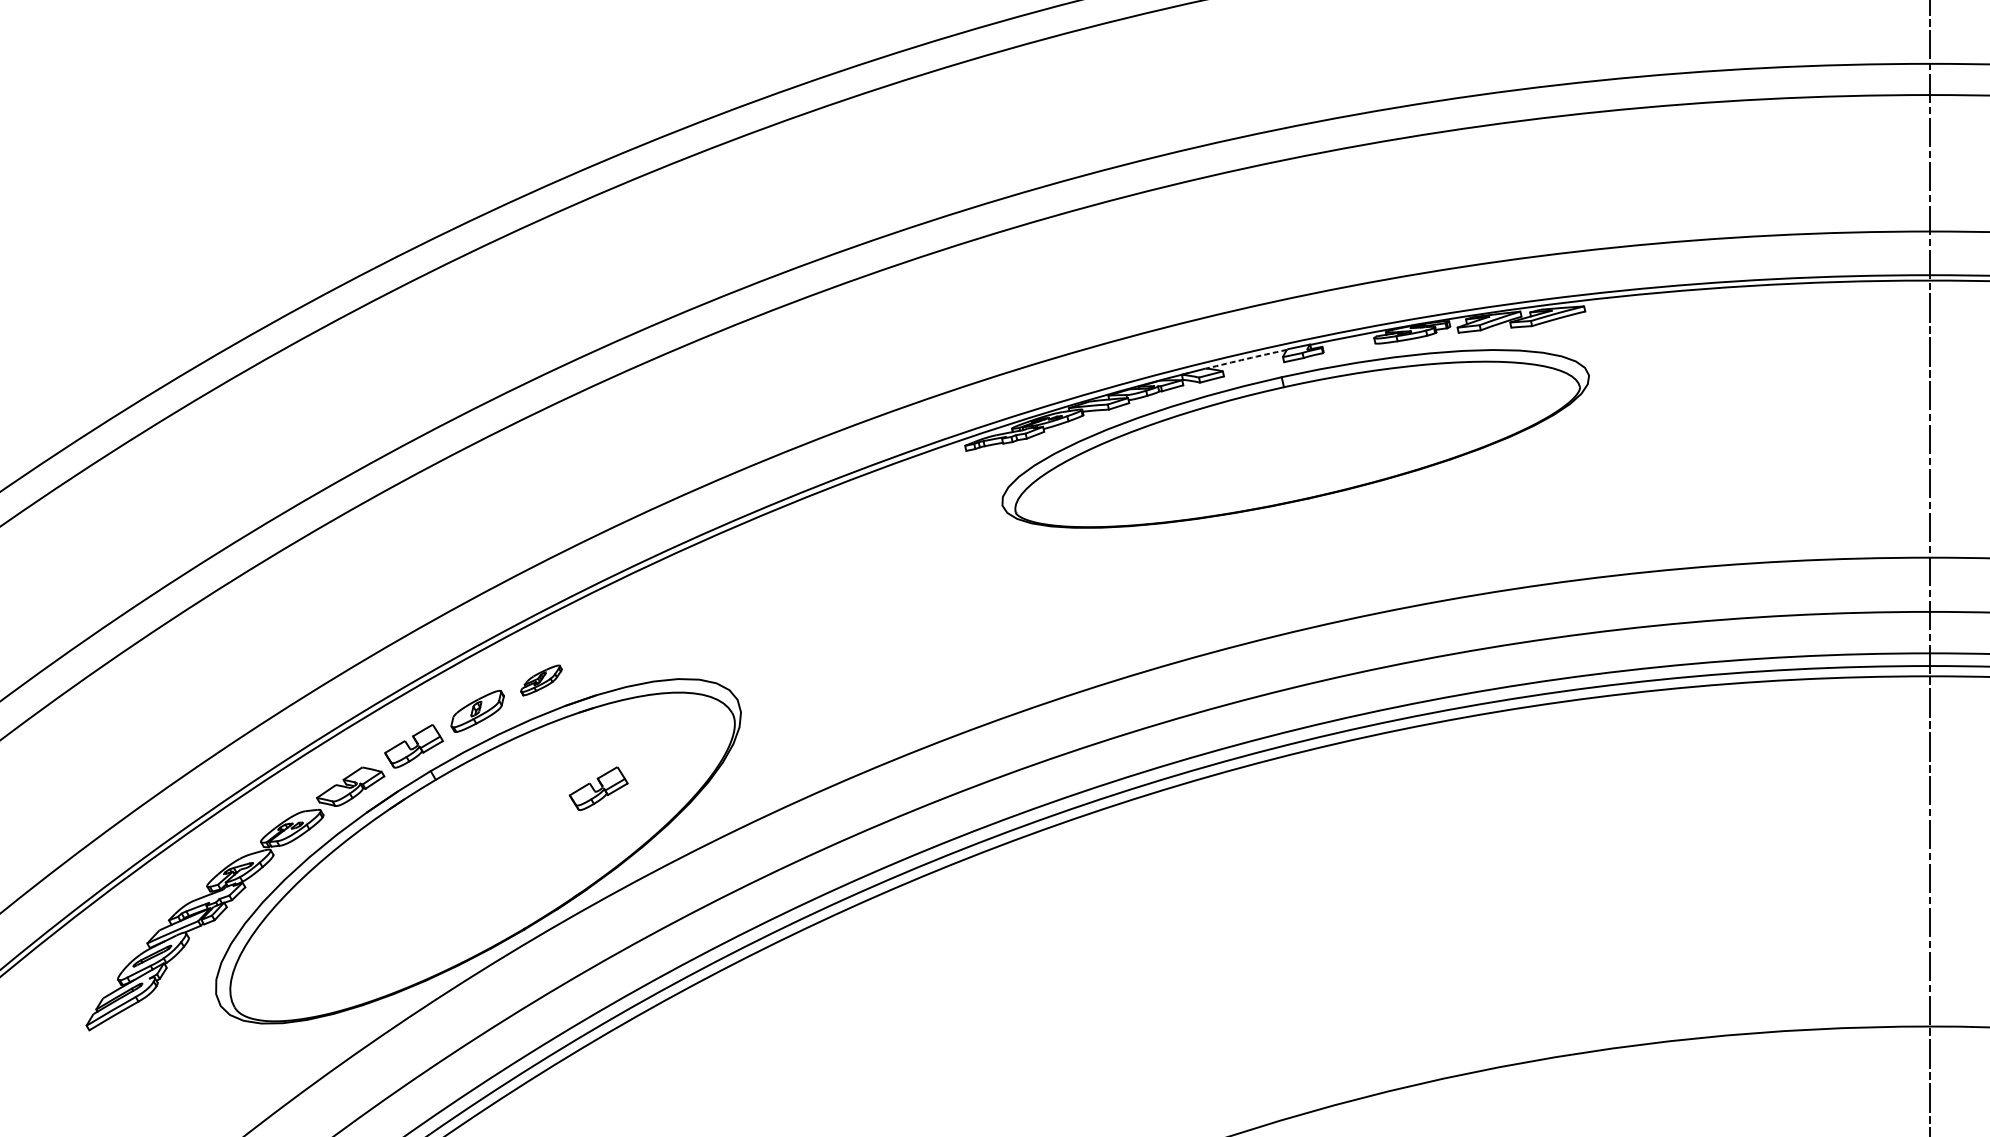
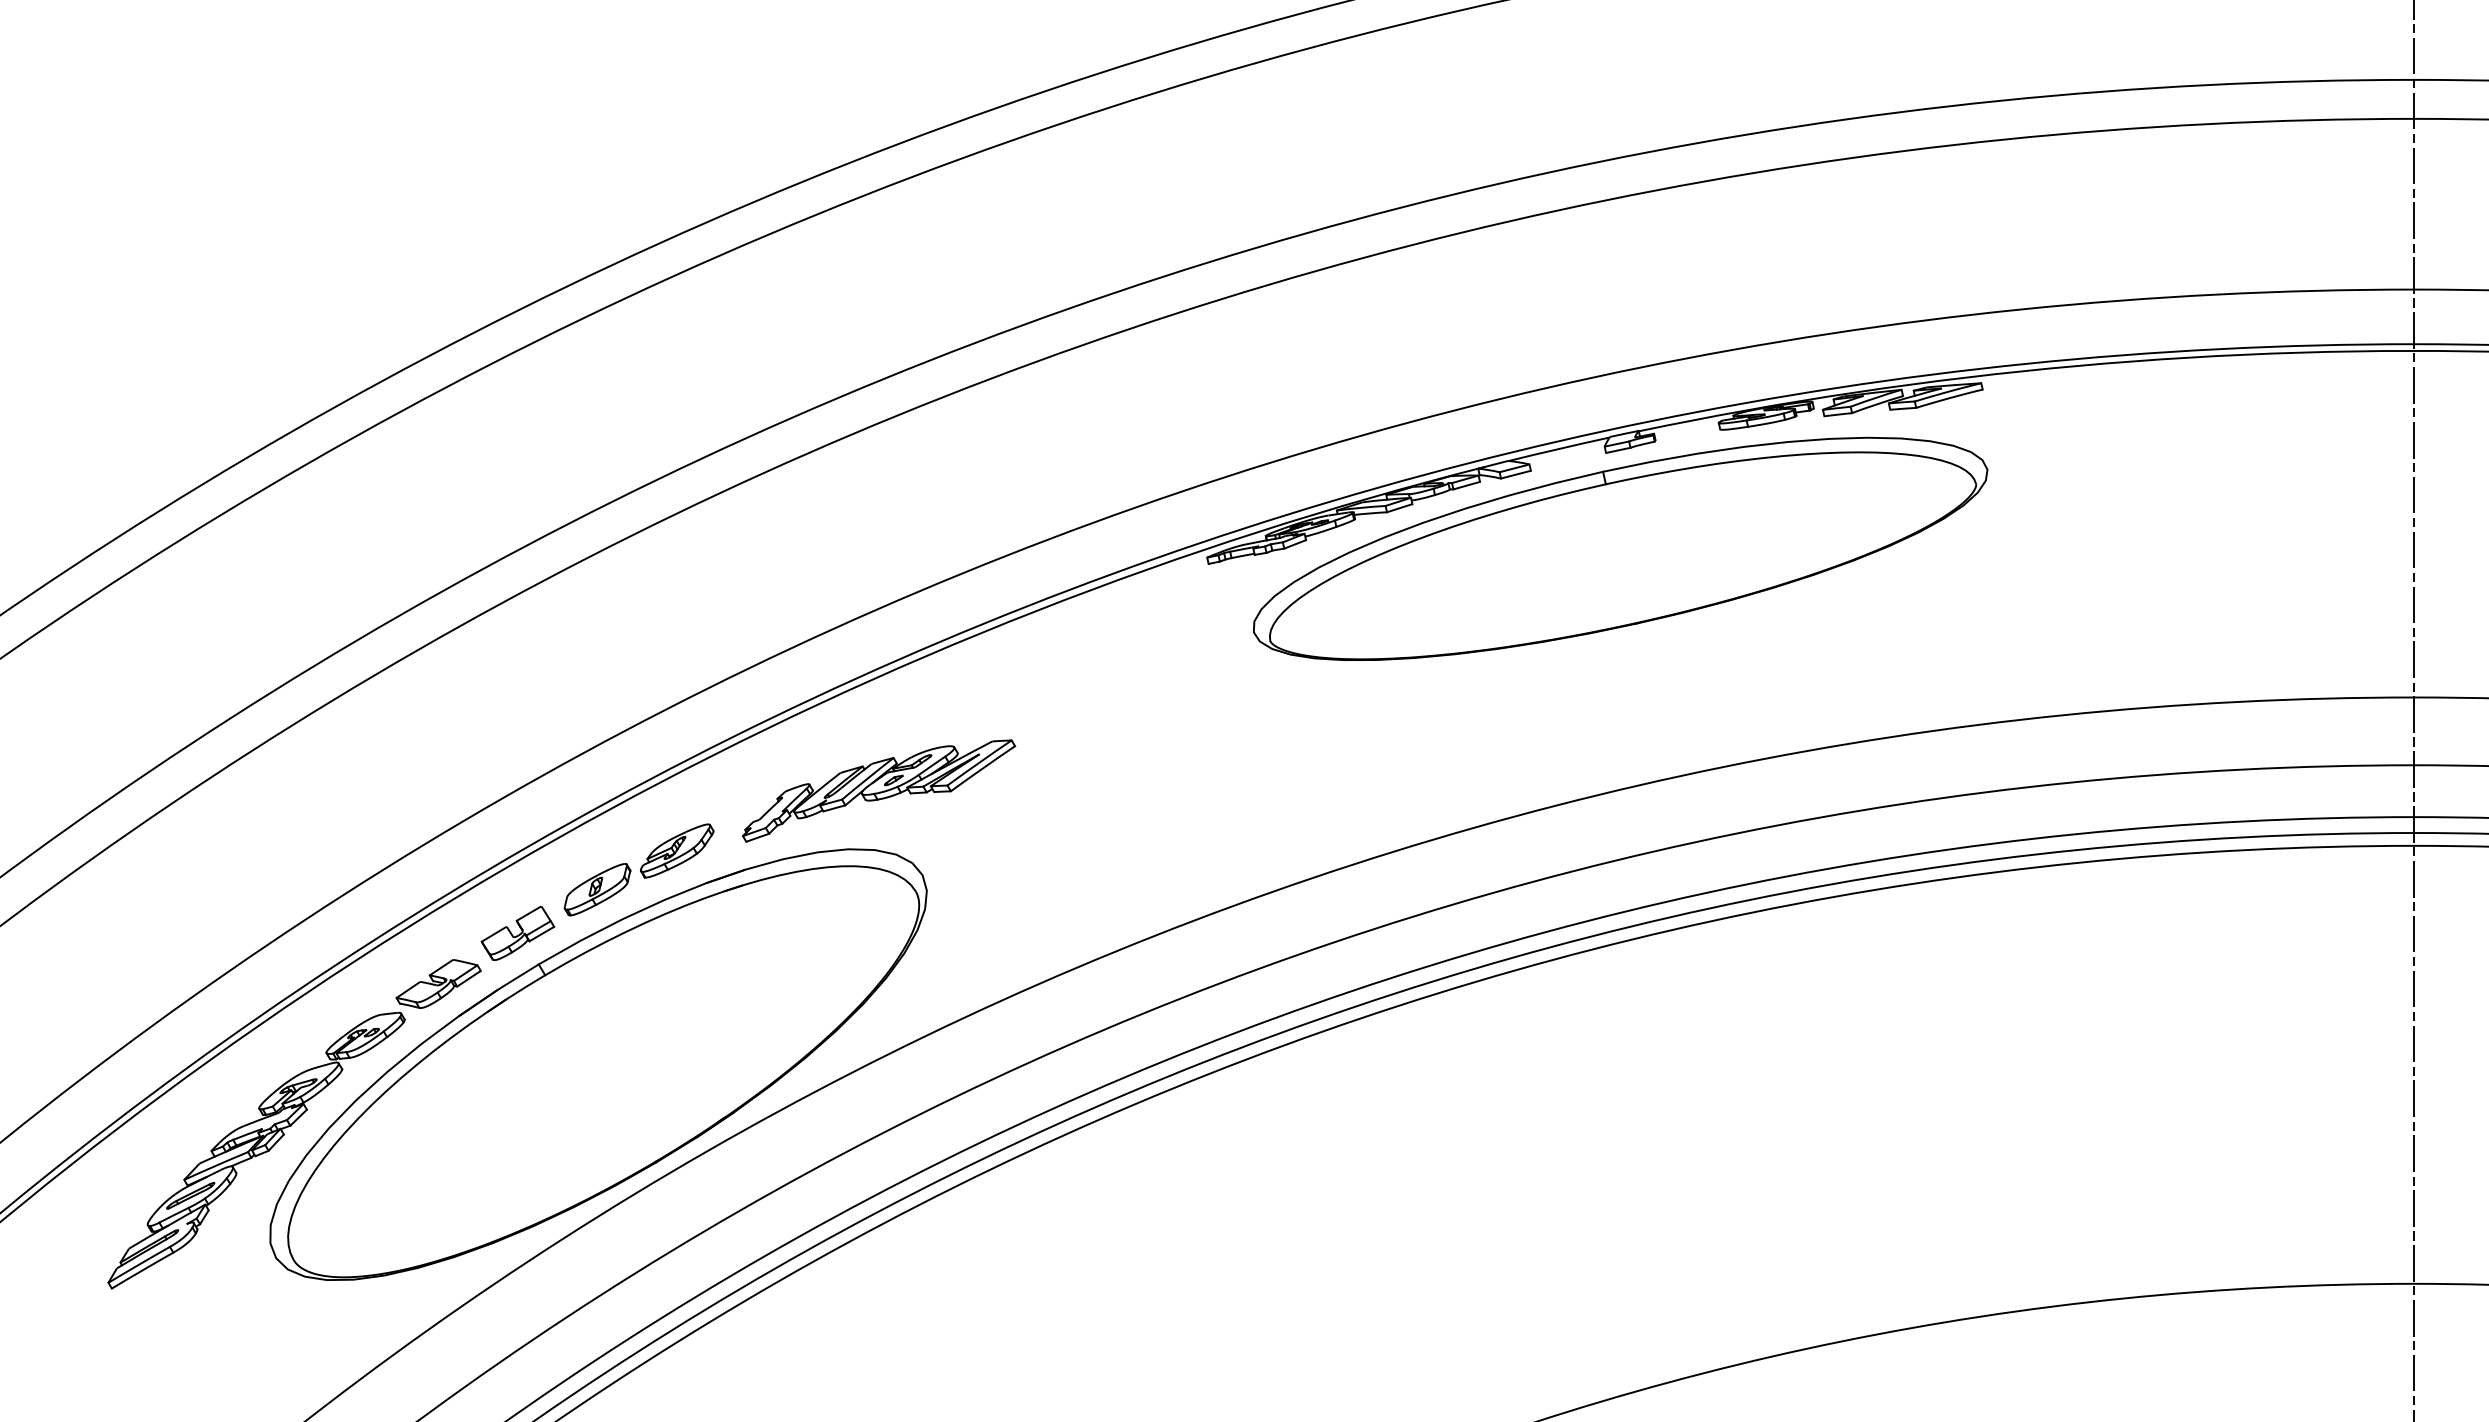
arc: (1246, 358) -> (1559, 448), dashed -> solid
part: (703, 632) -> (879, 790), added
part: (541, 680) -> (677, 850), size x1.43
part: (598, 787) -> (748, 985), removed

